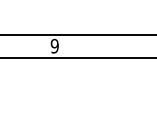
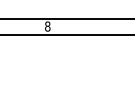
text: (54, 46) -> (47, 26), 9 -> 8

